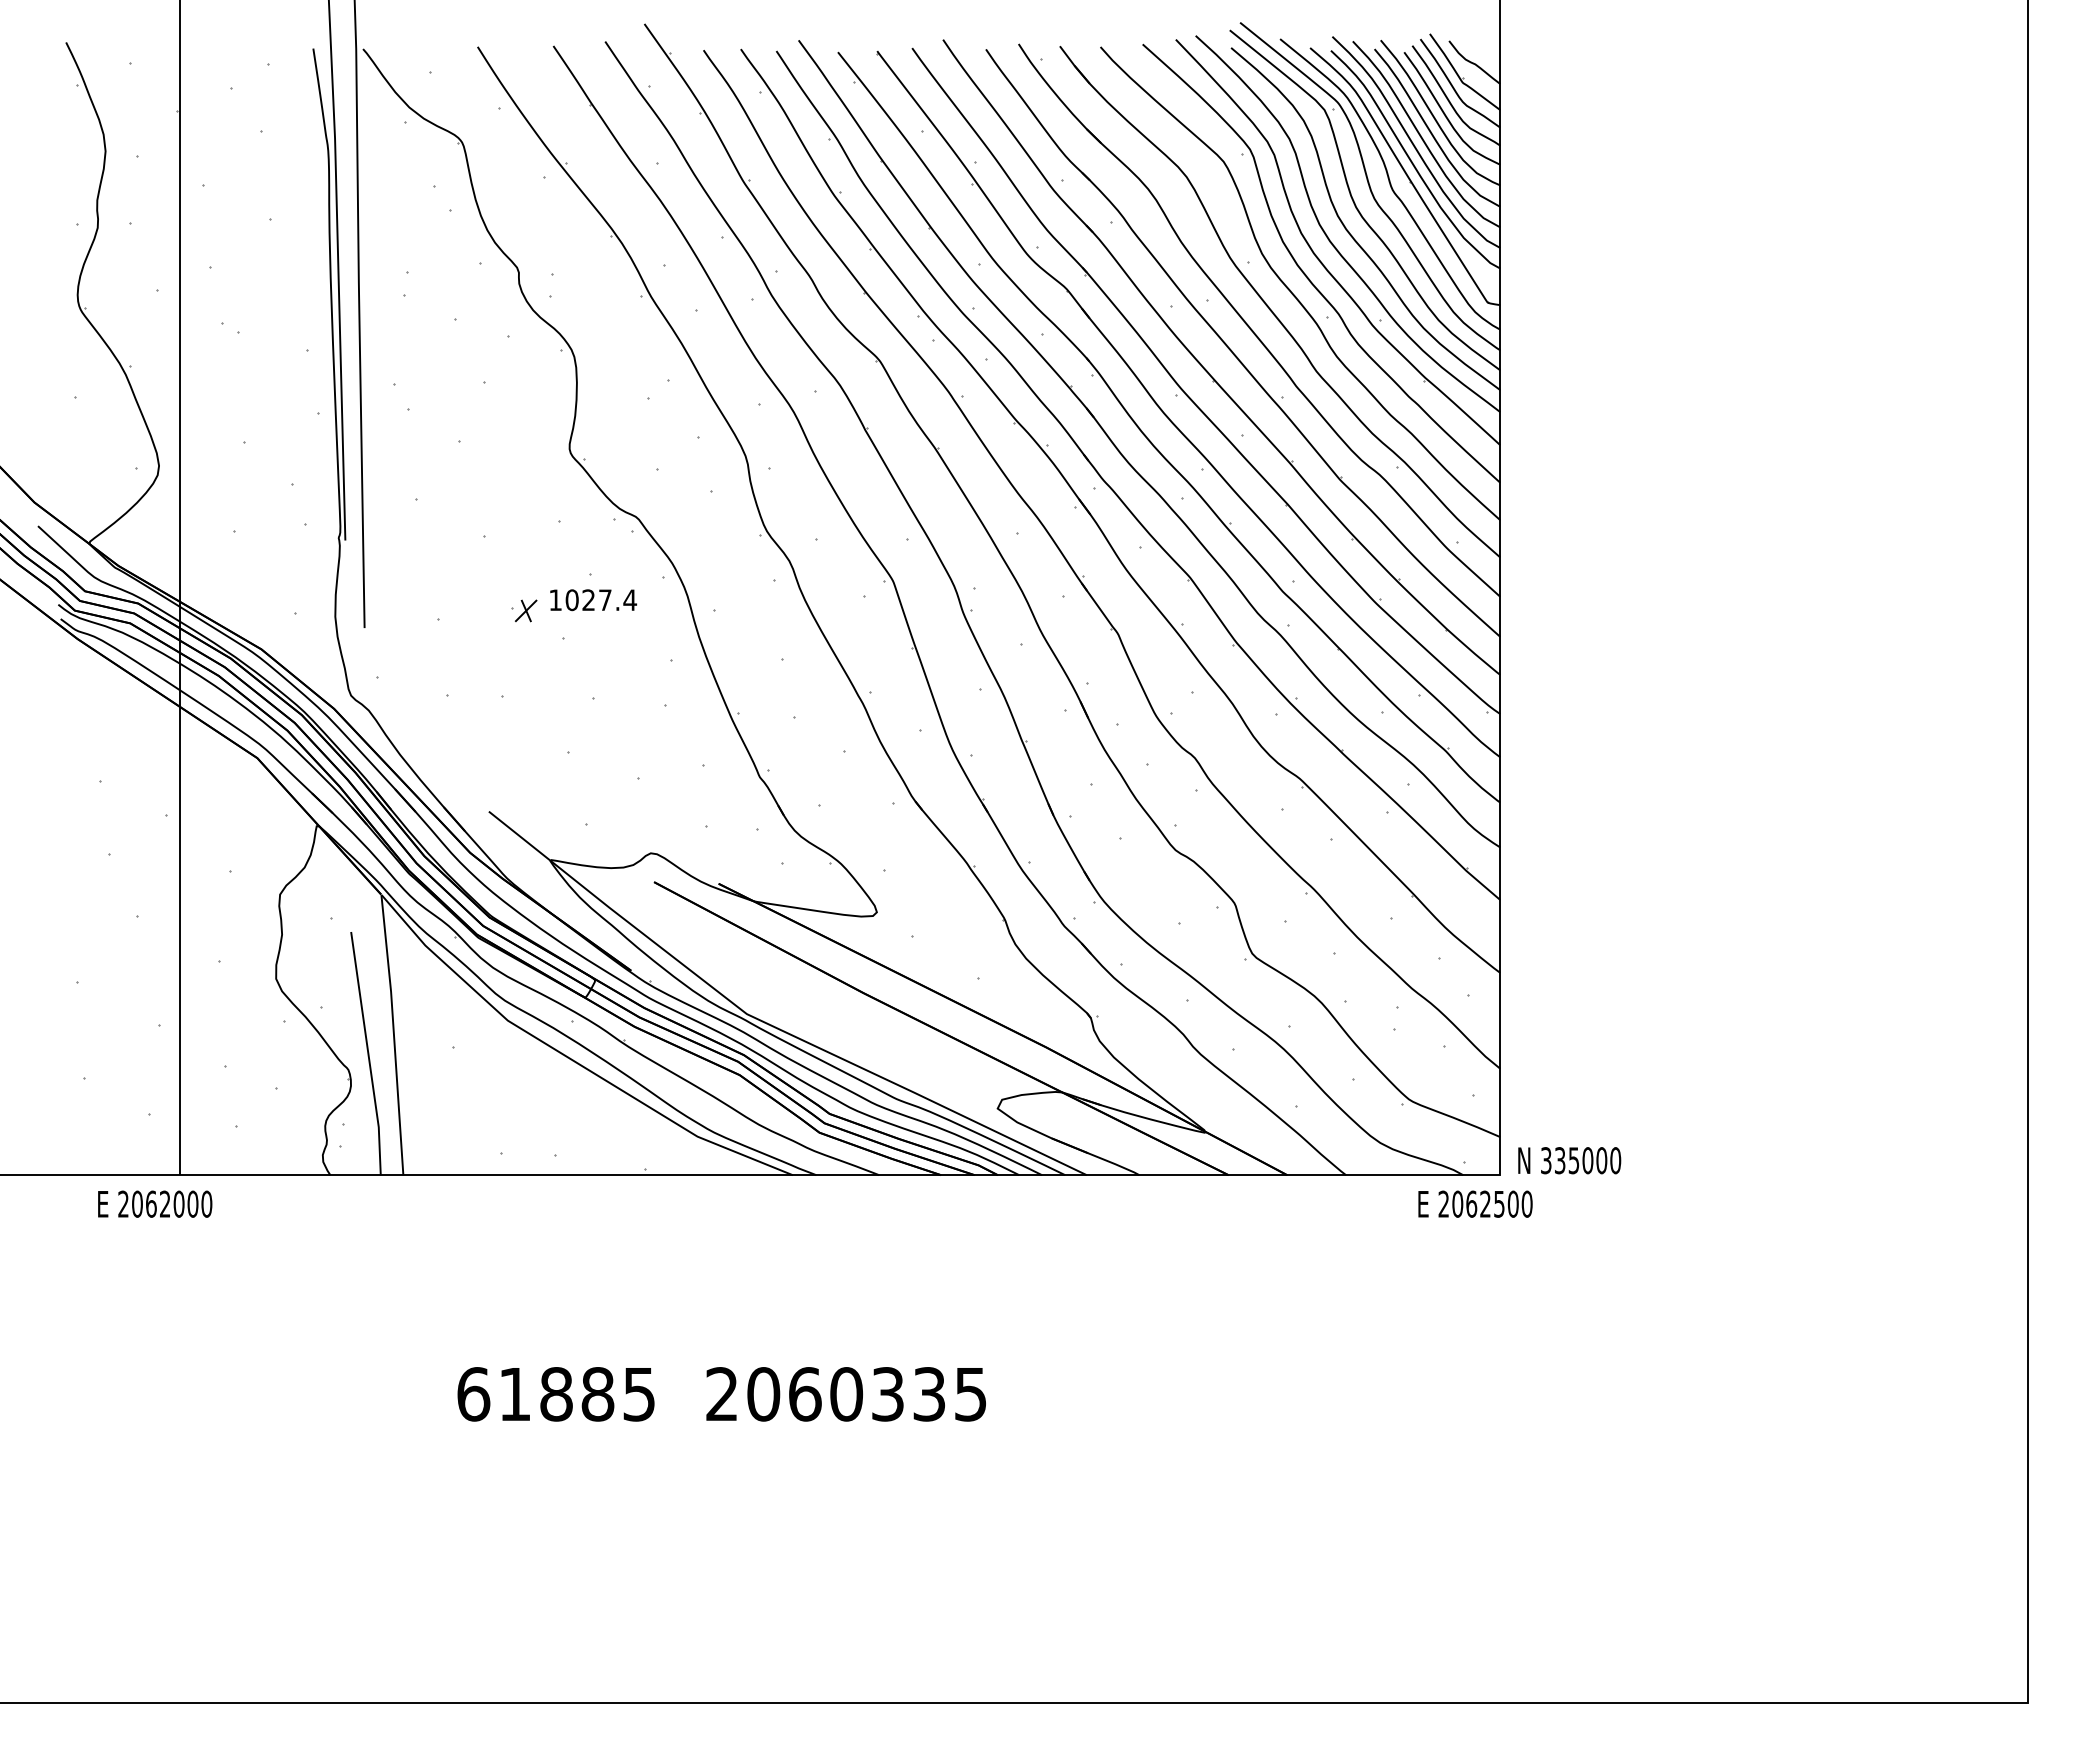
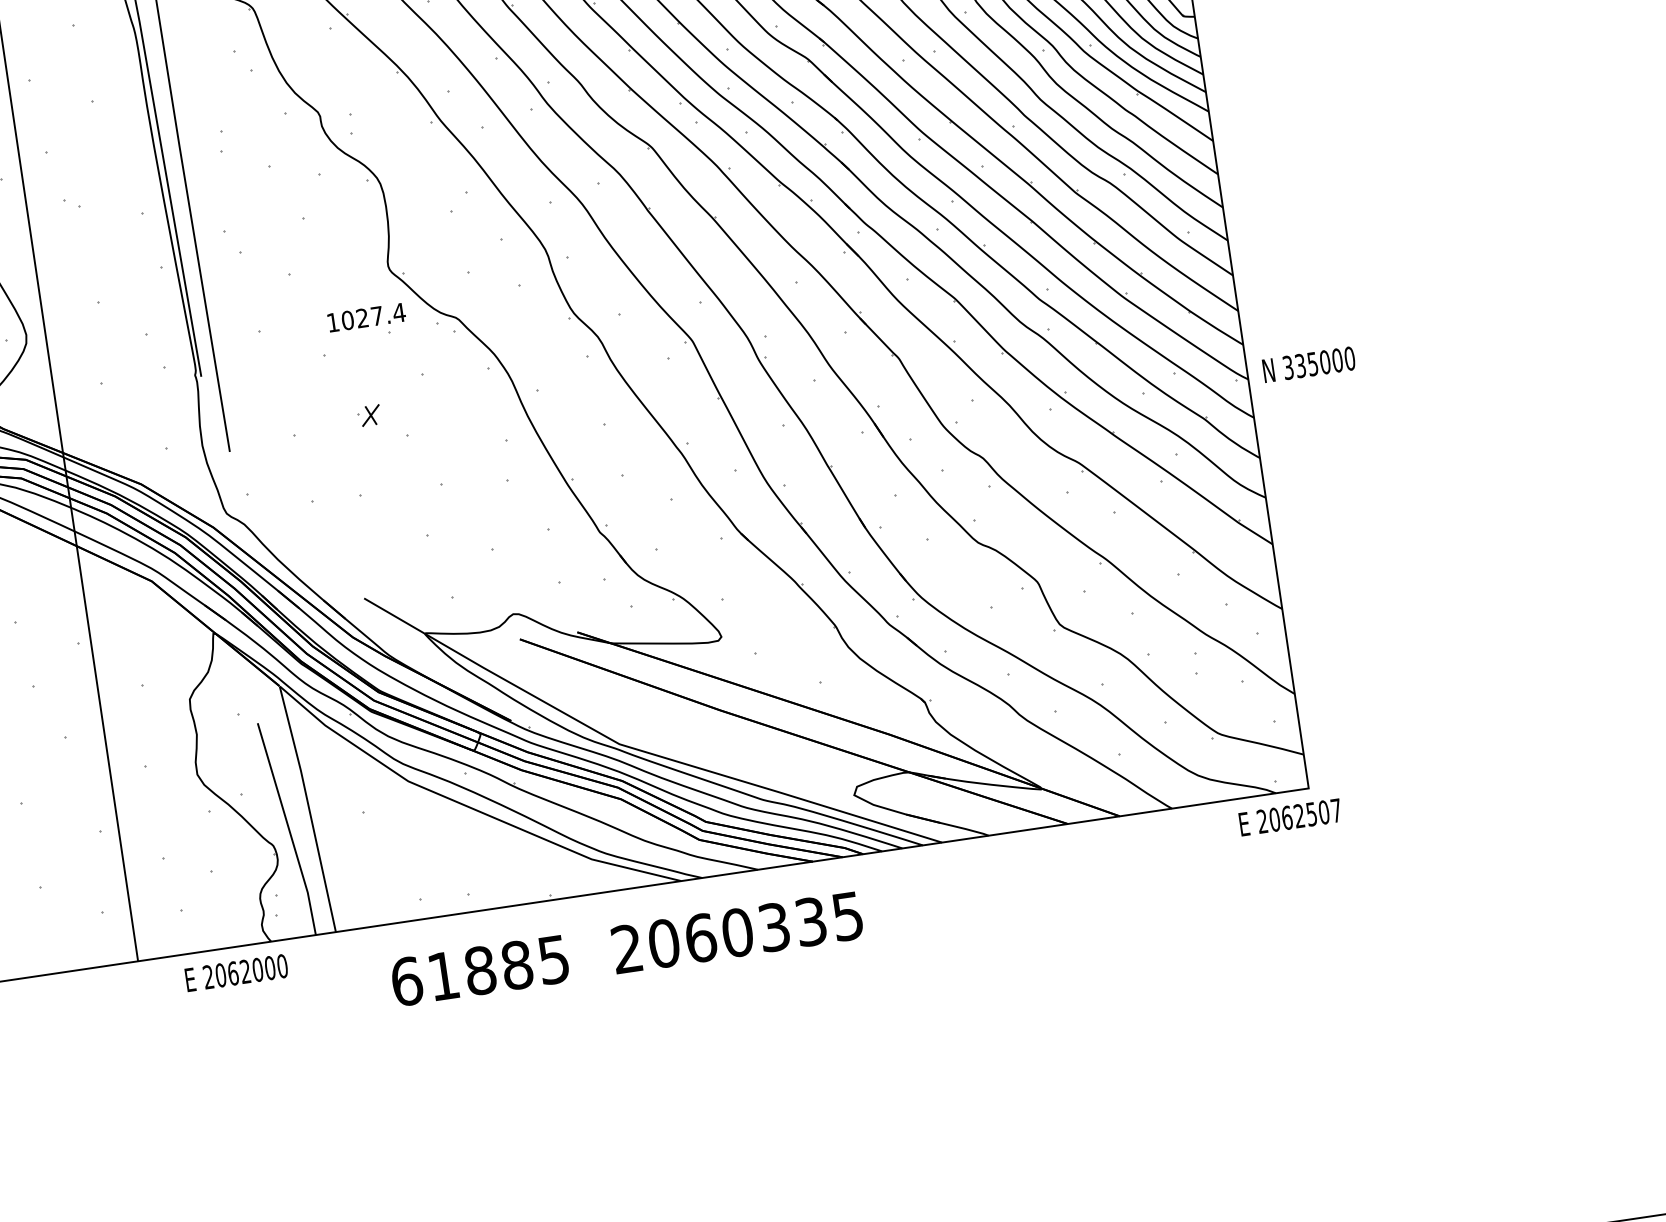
text: (593, 600) -> (366, 317), moved
text: (1569, 1160) -> (1308, 364), moved
text: (155, 1203) -> (236, 972), moved
text: (1526, 1203) -> (1335, 810), 2062500 -> 2062507
text: (721, 1394) -> (626, 949), moved

